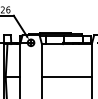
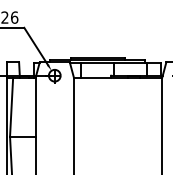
line: (66, 77) -> (117, 136), removed

